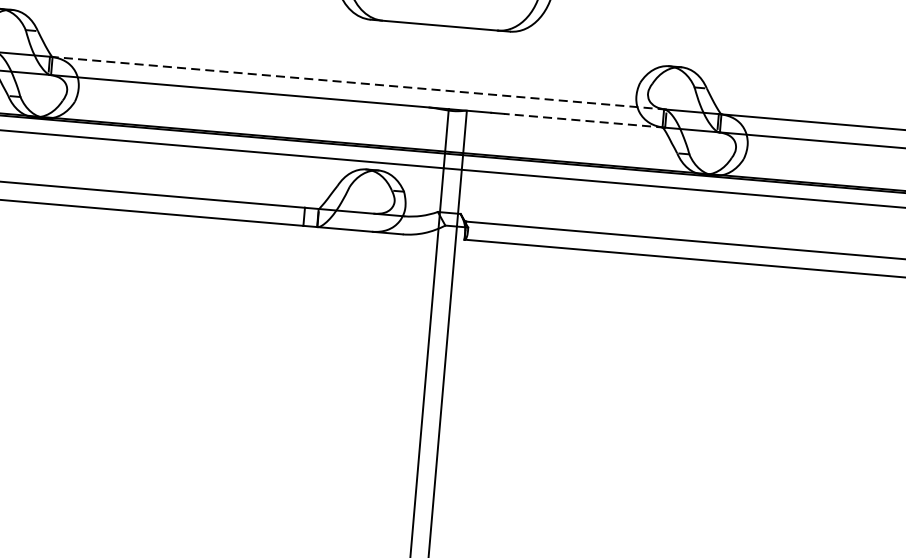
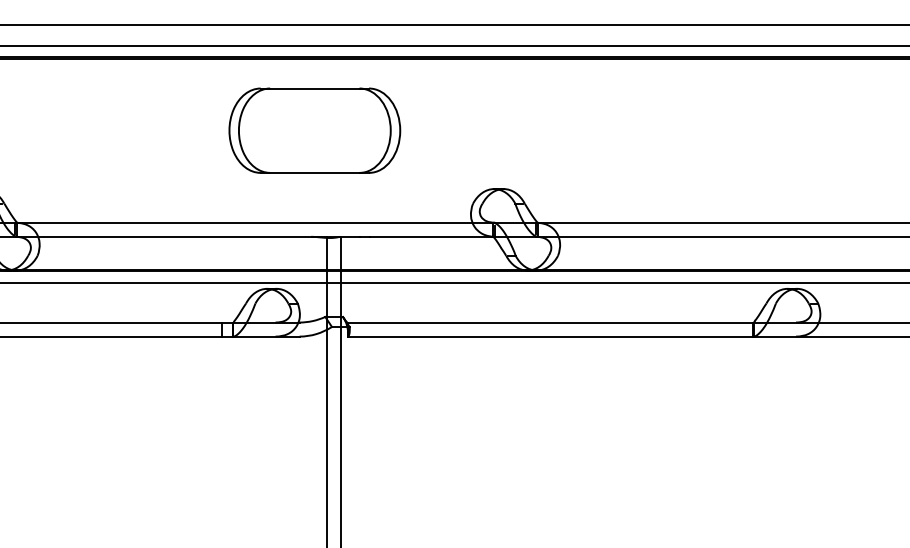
line: (358, 82) -> (255, 222), dashed -> solid
line: (584, 120) -> (432, 236), dashed -> solid

